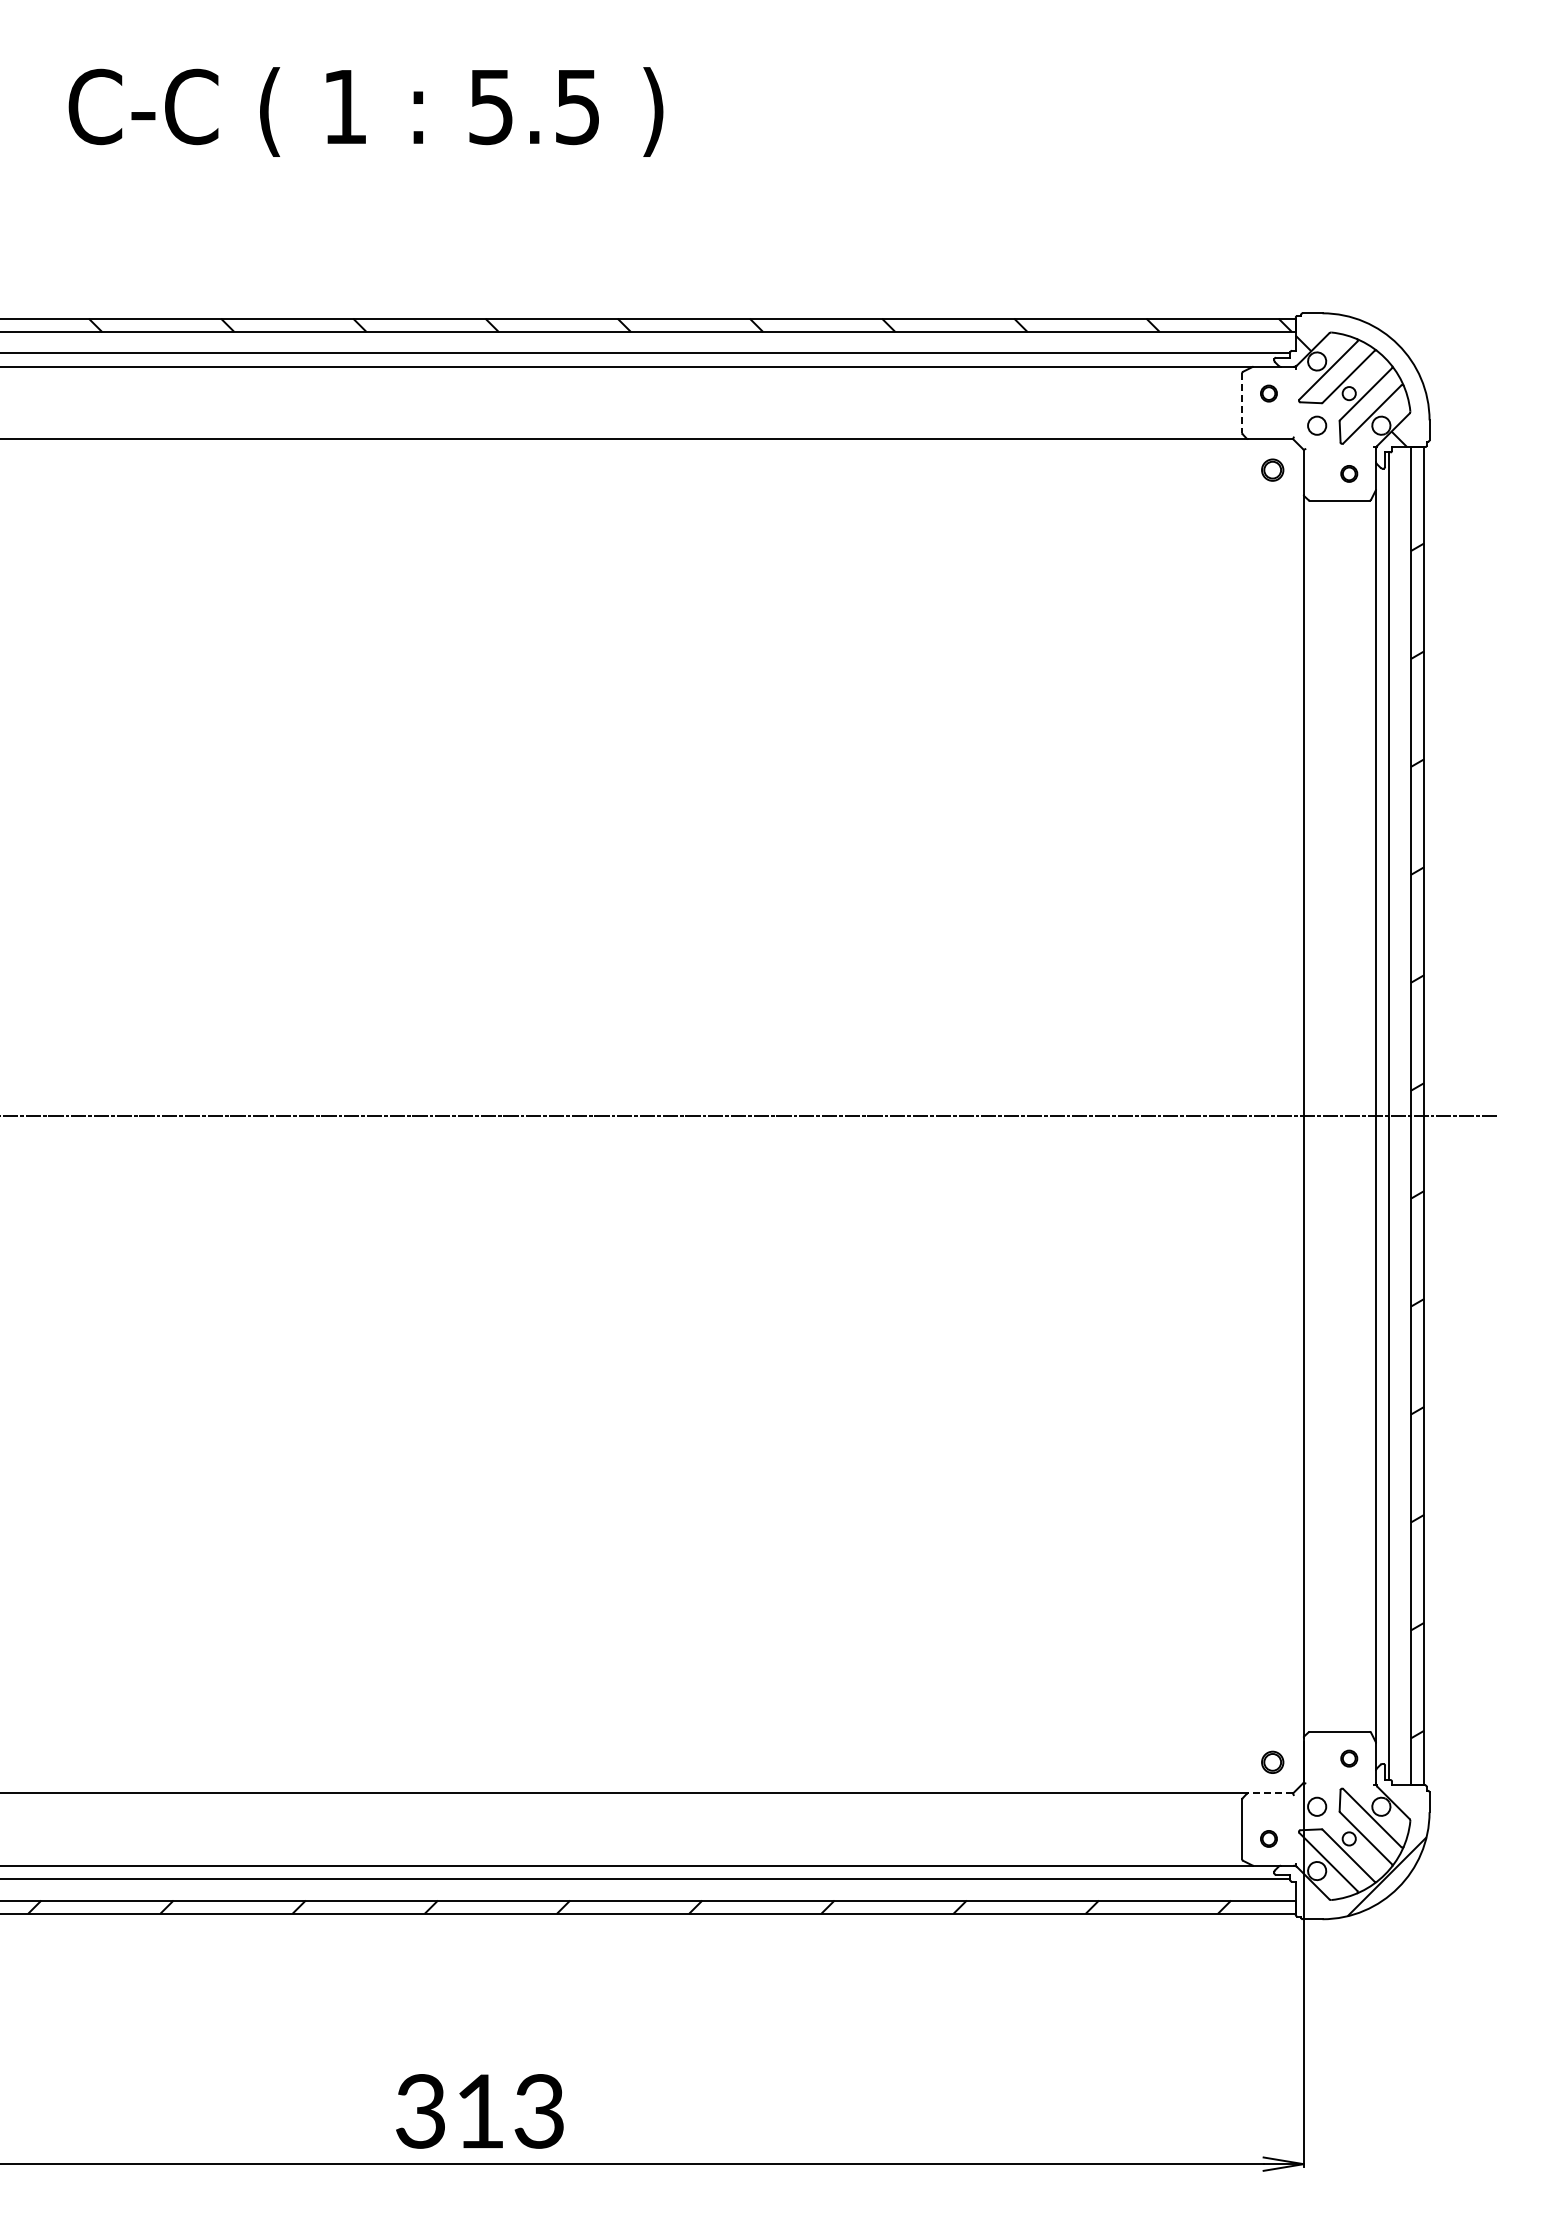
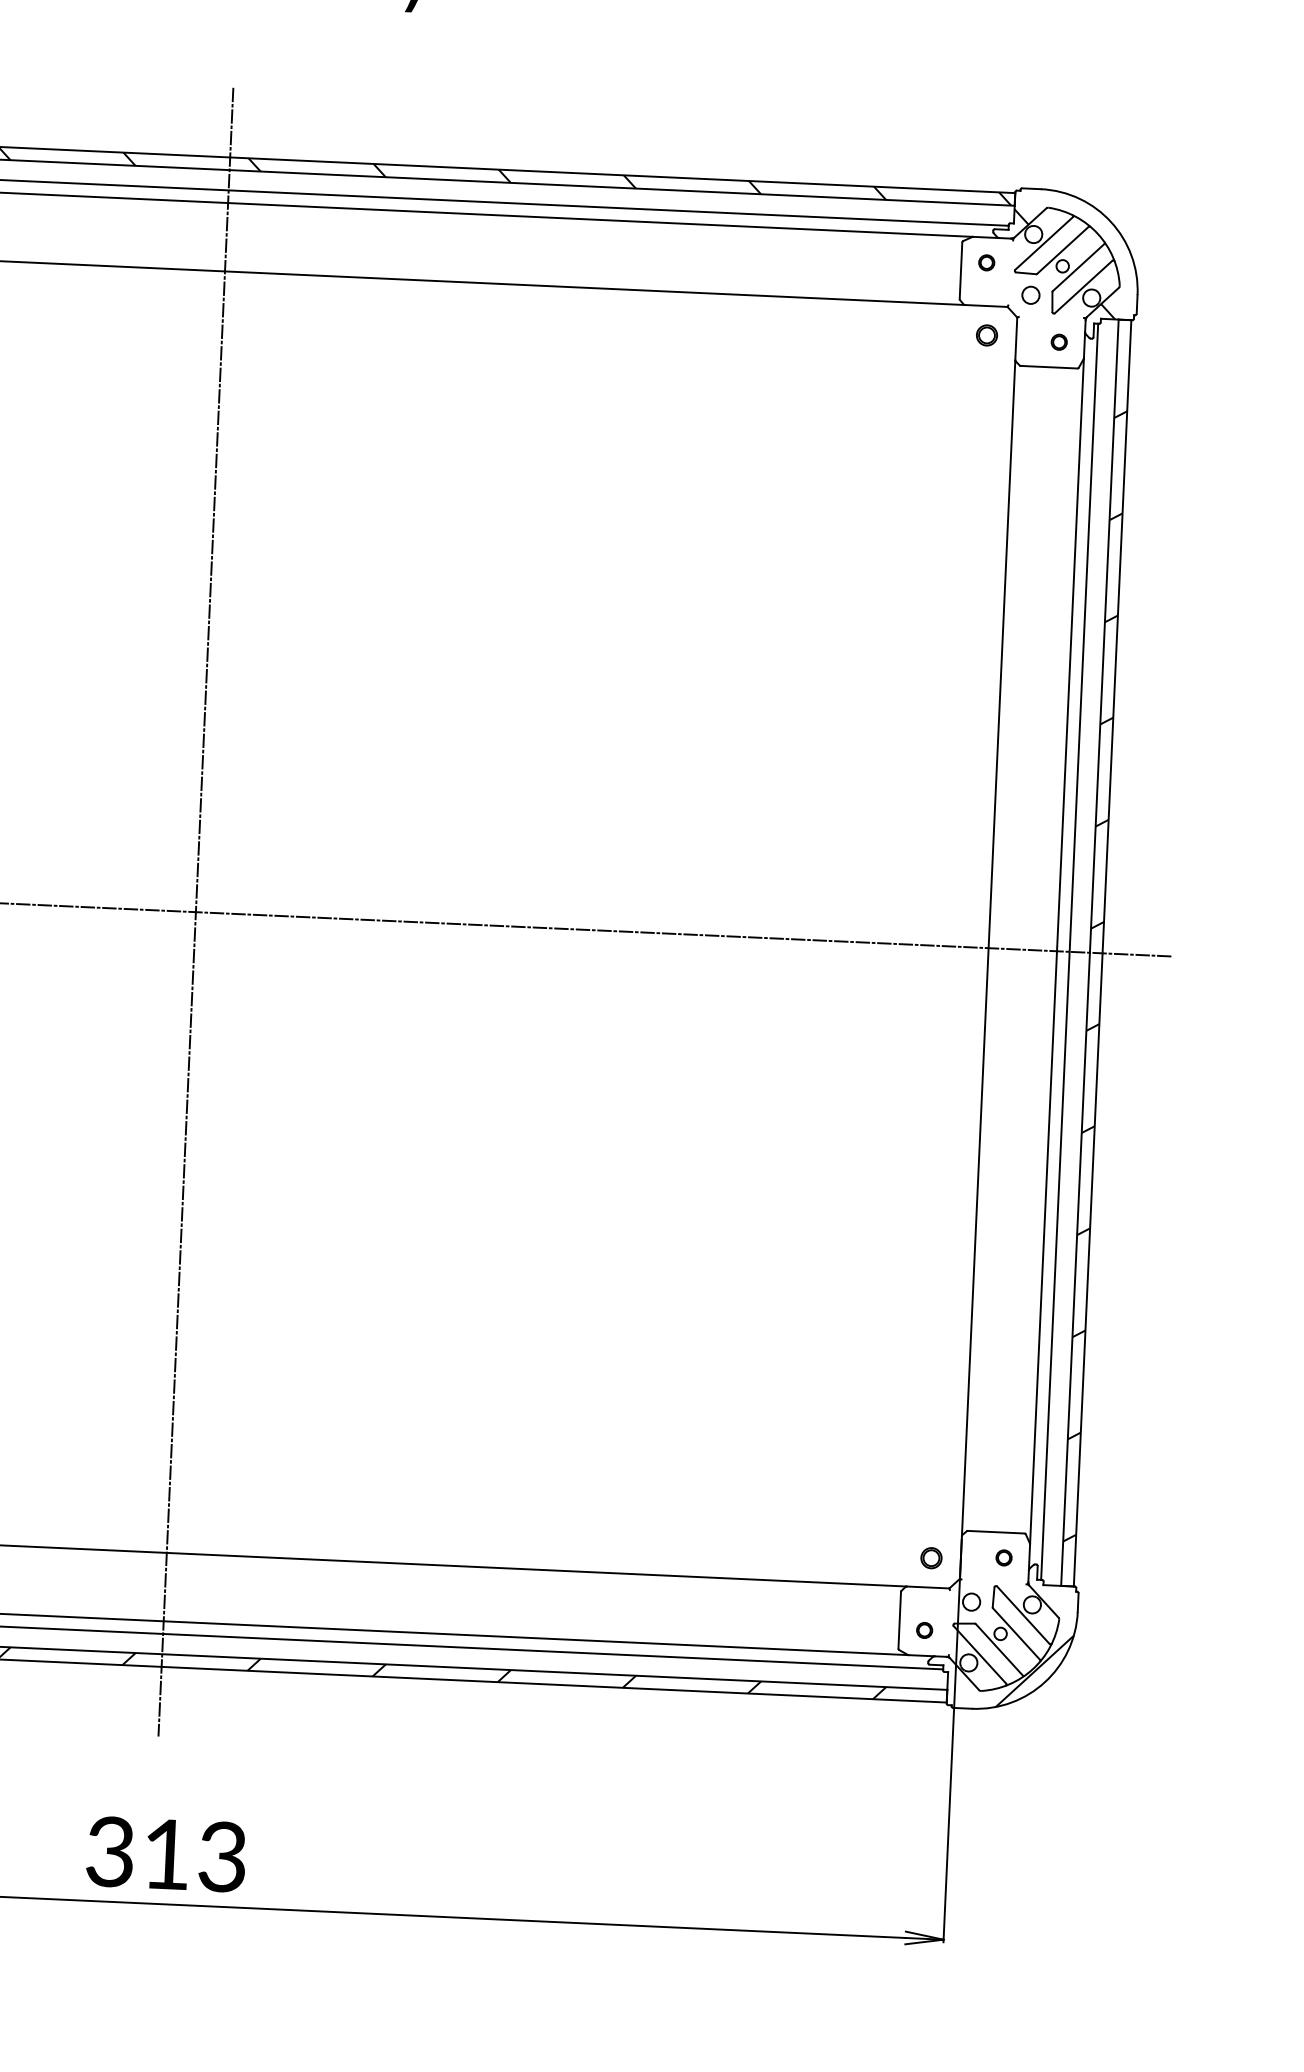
line: (1242, 403) -> (961, 271), dashed -> solid
line: (466, 1116) -> (196, 912), added
line: (1270, 1793) -> (928, 1587), dashed -> solid

